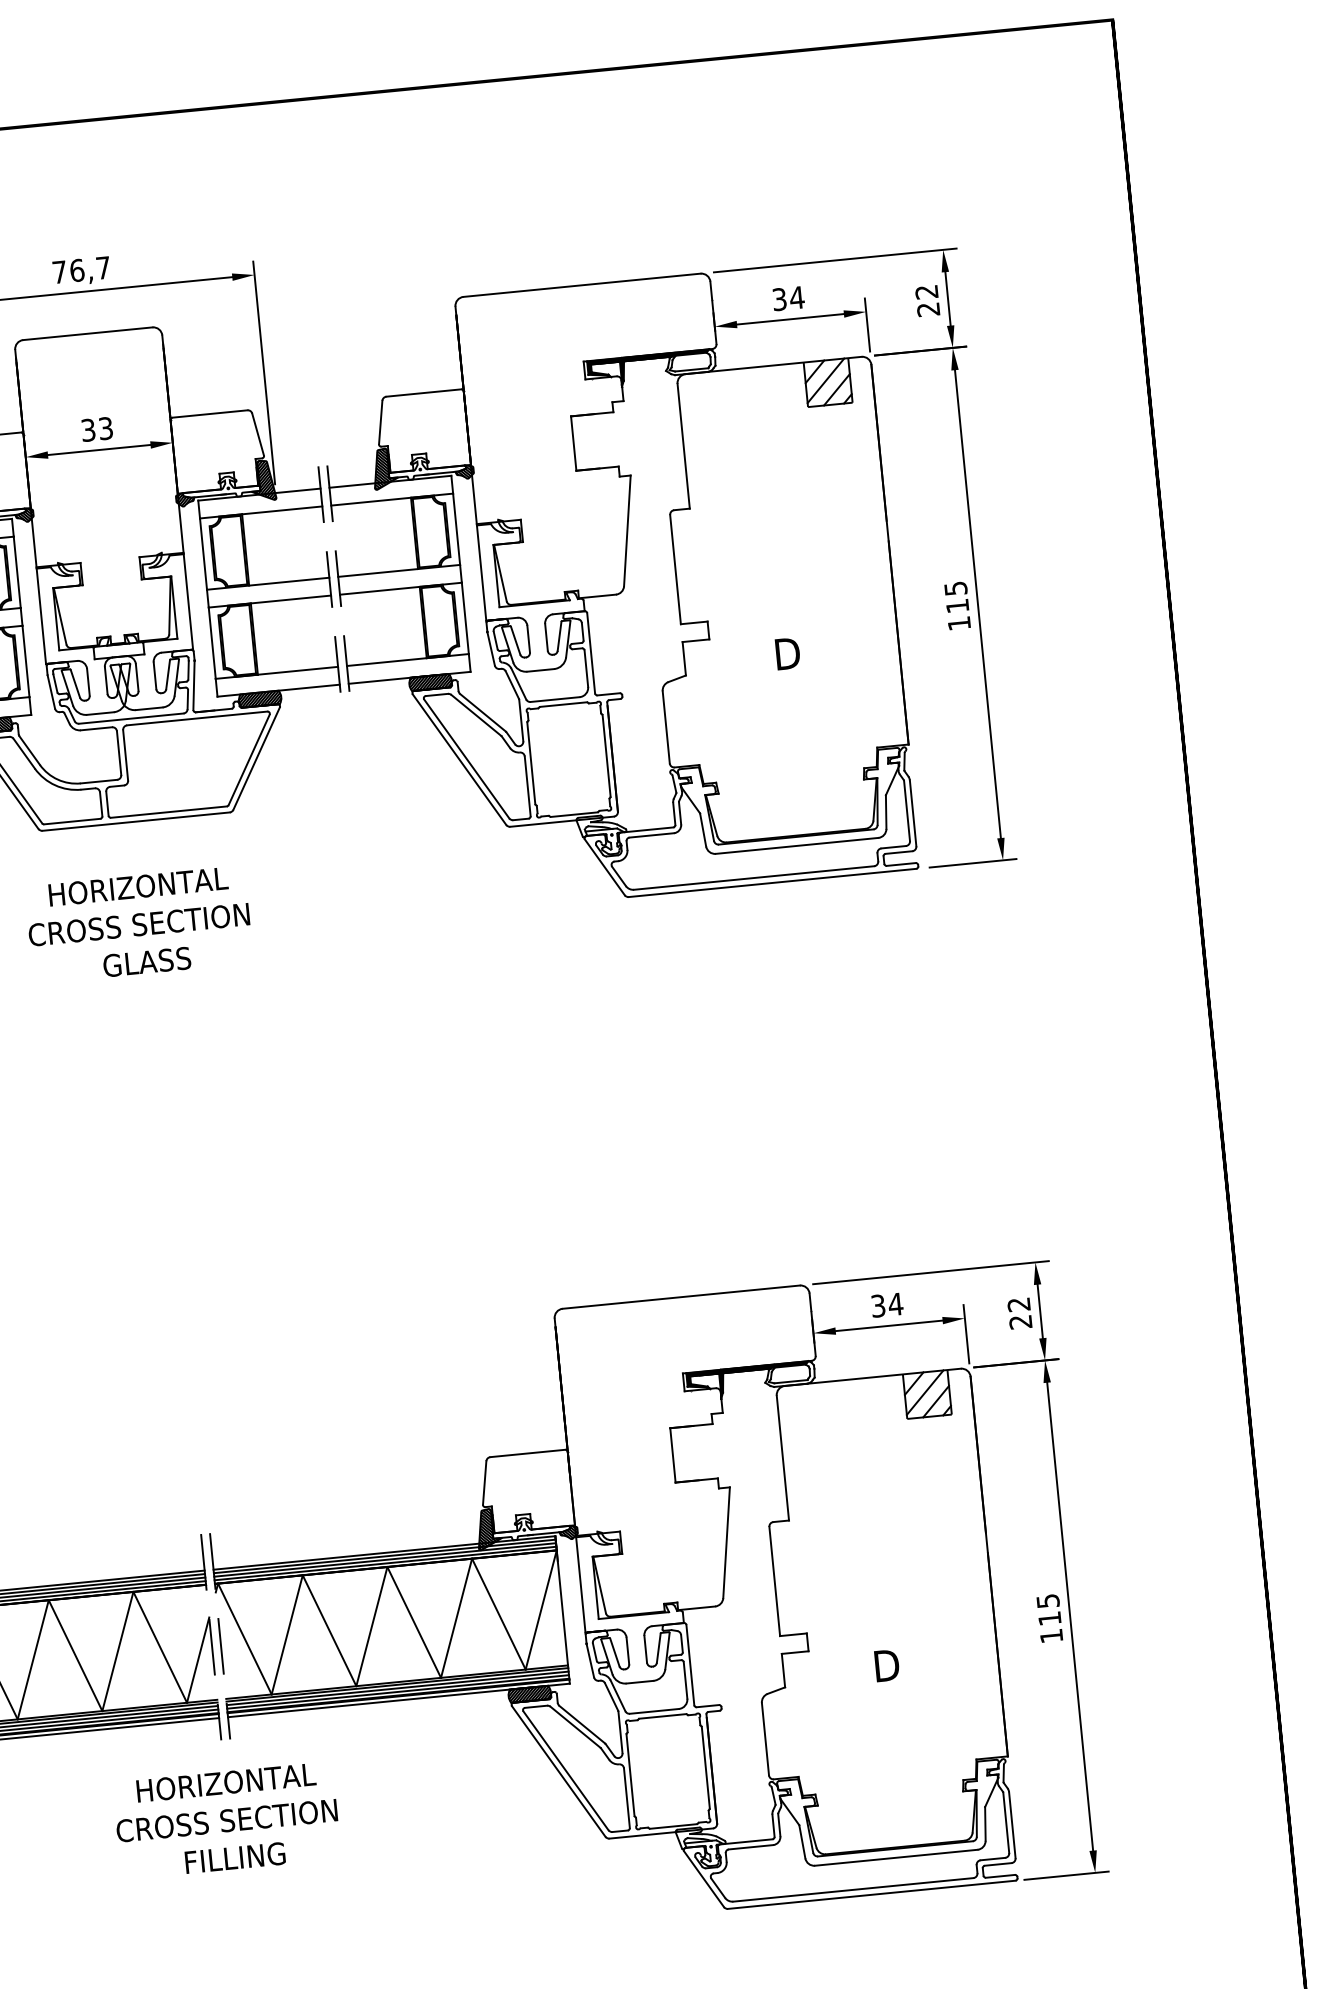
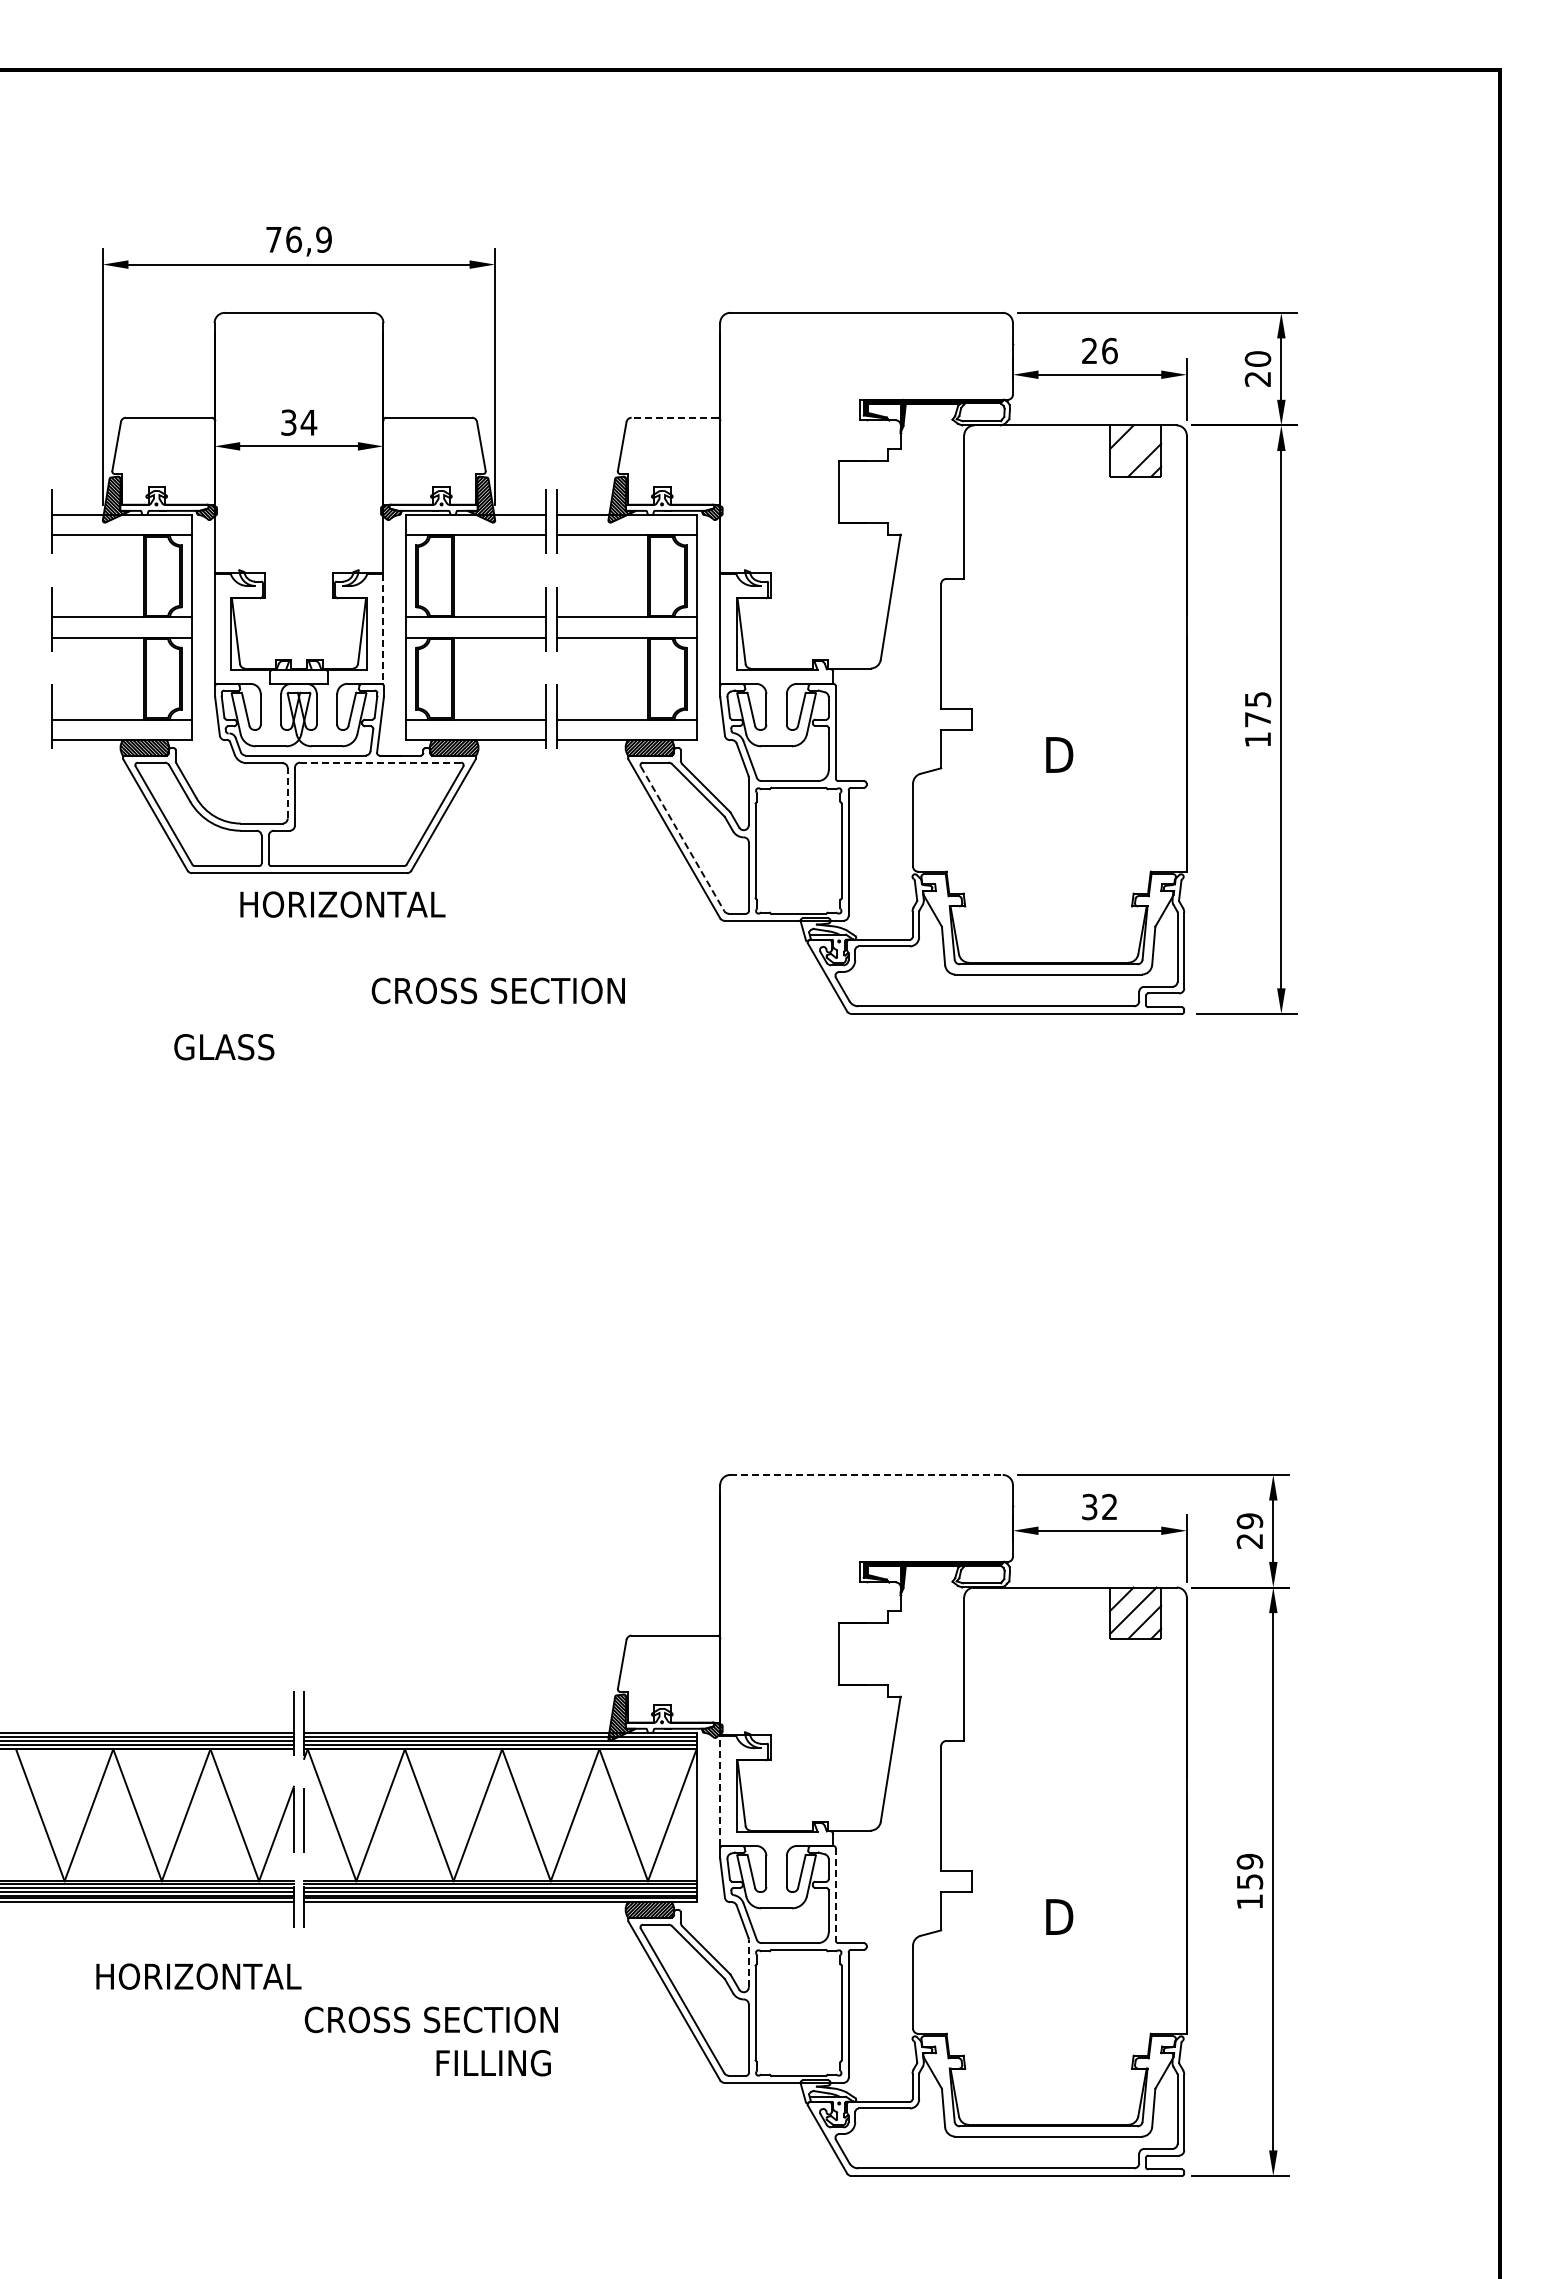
text: (102, 267) -> (323, 239), 76,7 -> 76,9
text: (926, 291) -> (1257, 358), 22 -> 20
text: (788, 298) -> (1100, 350), 34 -> 26
line: (826, 380) -> (1133, 448), removed
line: (423, 392) -> (674, 417), solid -> dashed
text: (105, 428) -> (308, 422), 33 -> 34
line: (188, 602) -> (383, 629), solid -> dashed
text: (957, 606) -> (1257, 719), 115 -> 175
line: (197, 718) -> (380, 762), solid -> dashed
line: (118, 752) -> (287, 792), solid -> dashed
line: (466, 759) -> (682, 839), solid -> dashed
text: (138, 886) -> (342, 904), moved
text: (138, 924) -> (497, 990), moved
text: (147, 962) -> (224, 1047), moved
line: (682, 1296) -> (867, 1474), solid -> dashed
text: (895, 1303) -> (1109, 1506), 34 -> 32
text: (1018, 1305) -> (1249, 1521), 22 -> 29
line: (581, 1585) -> (720, 1791), solid -> dashed
text: (1048, 1609) -> (1249, 1871), 115 -> 159
line: (690, 1666) -> (835, 1895), solid -> dashed
line: (620, 1732) -> (748, 1963), solid -> dashed
text: (225, 1782) -> (198, 1976), moved
text: (226, 1820) -> (430, 2019), moved
text: (235, 1858) -> (493, 2063), moved

